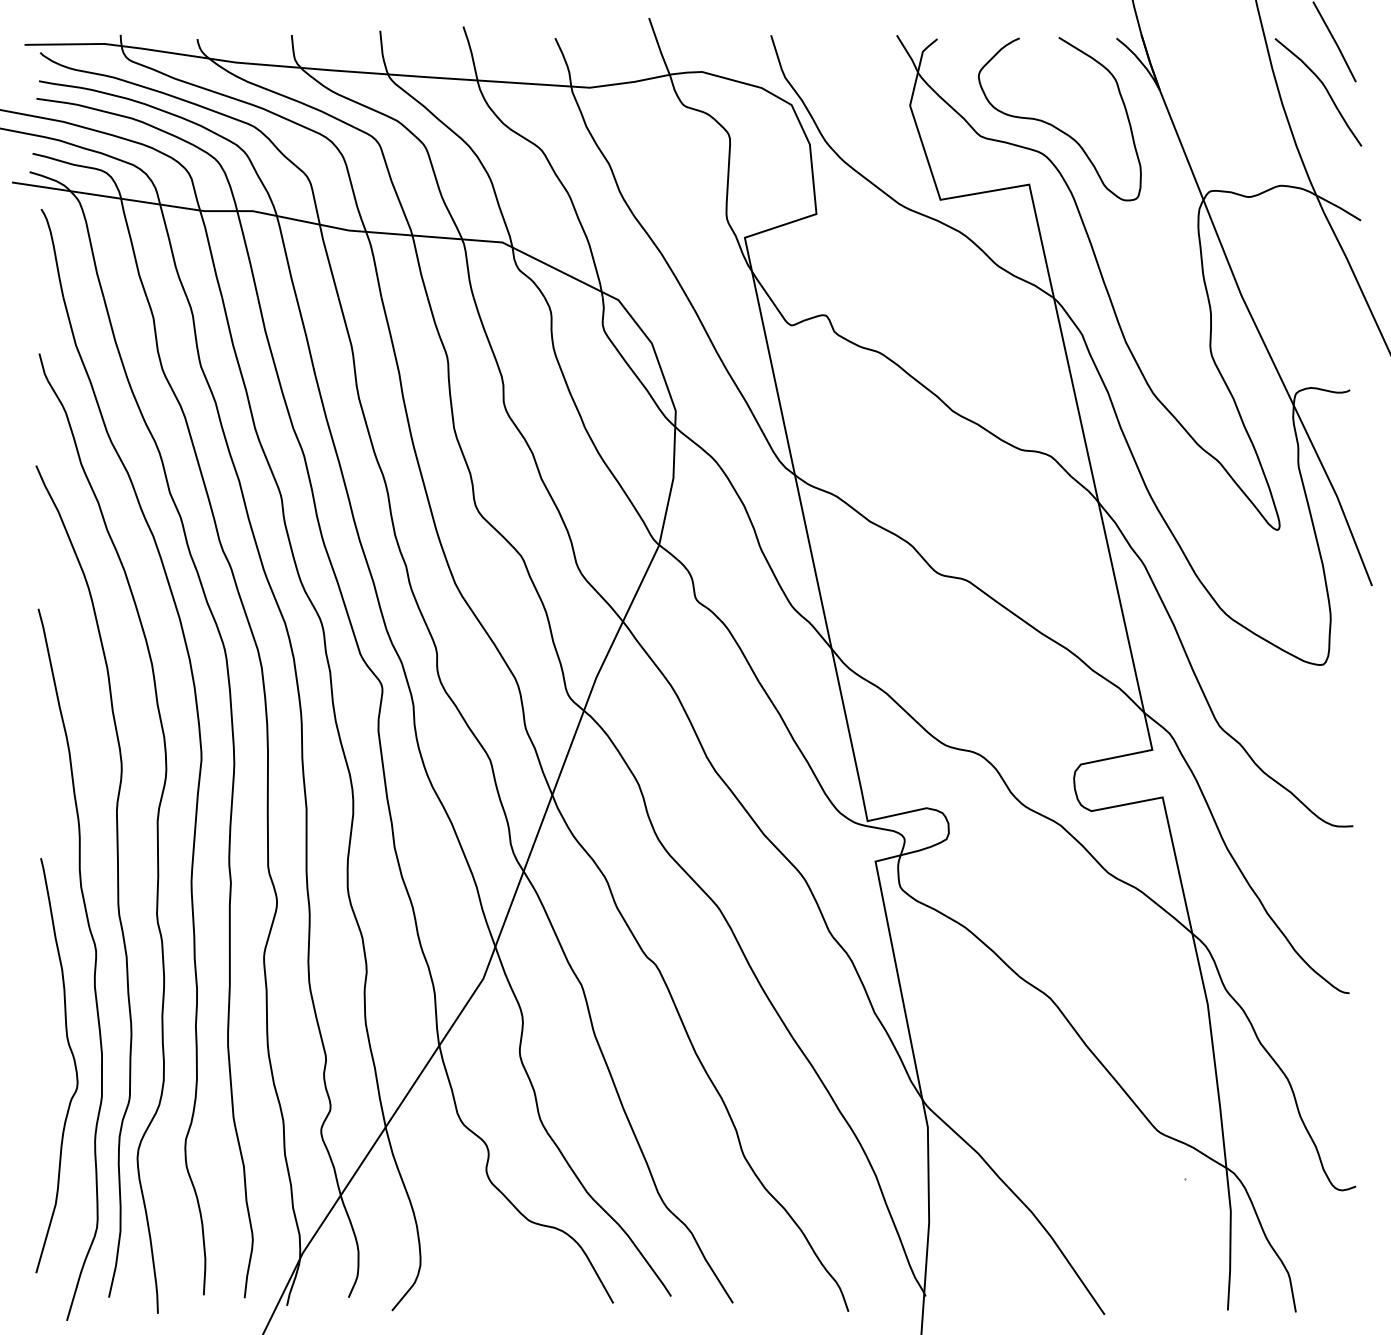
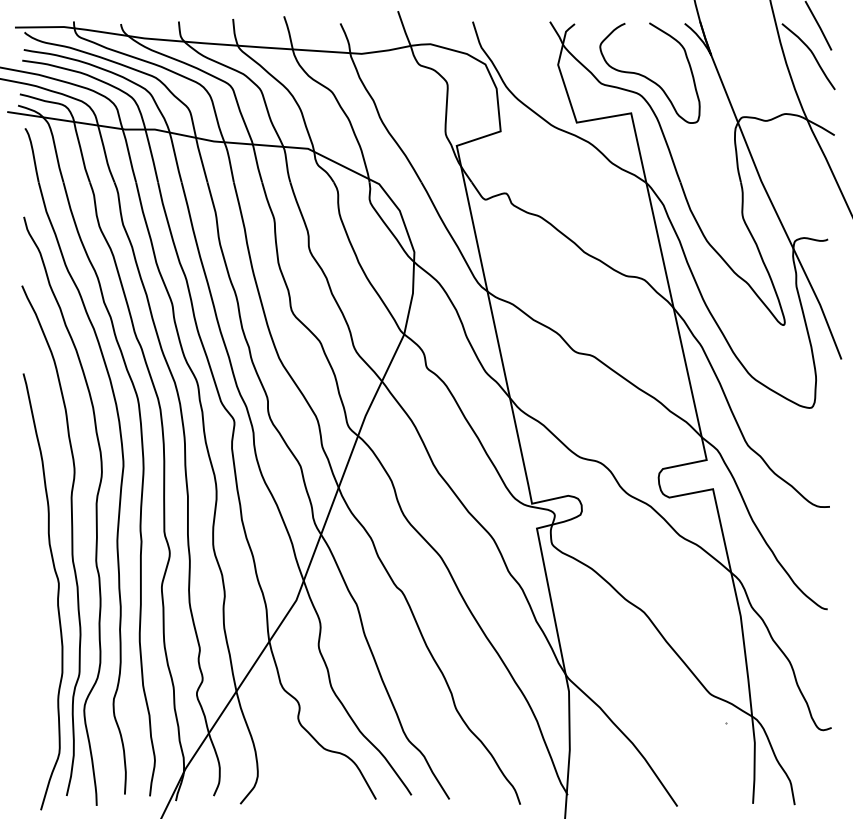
curve: (72, 1062) -> (44, 651), removed

